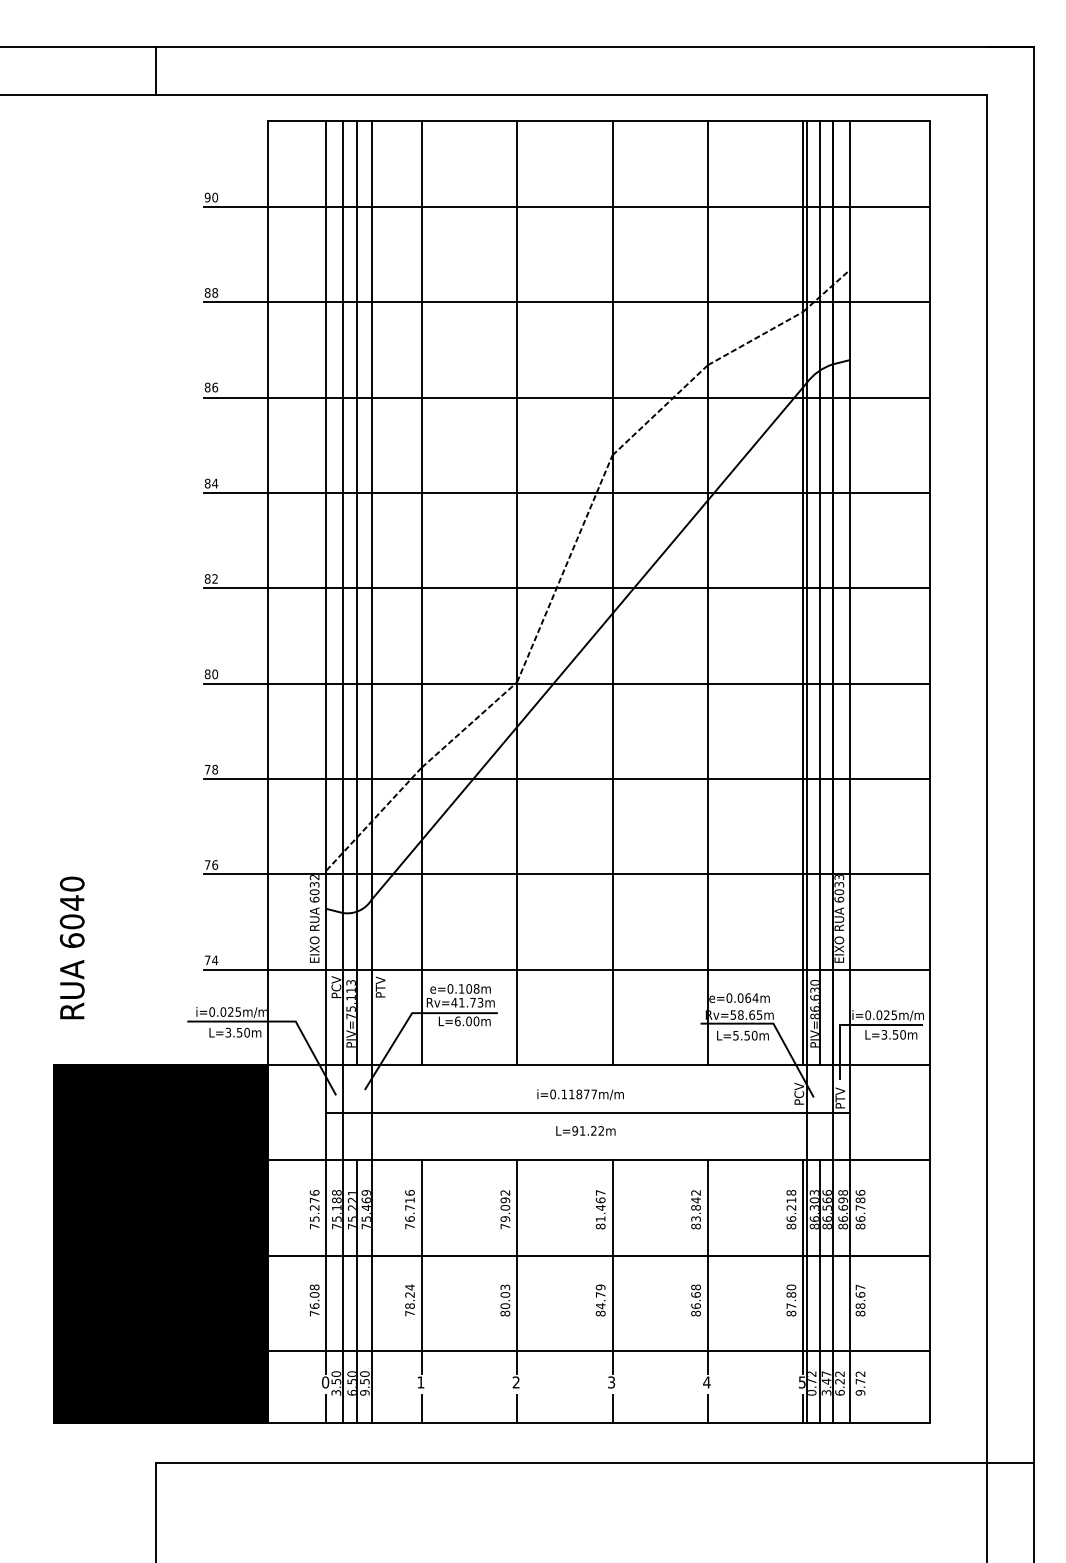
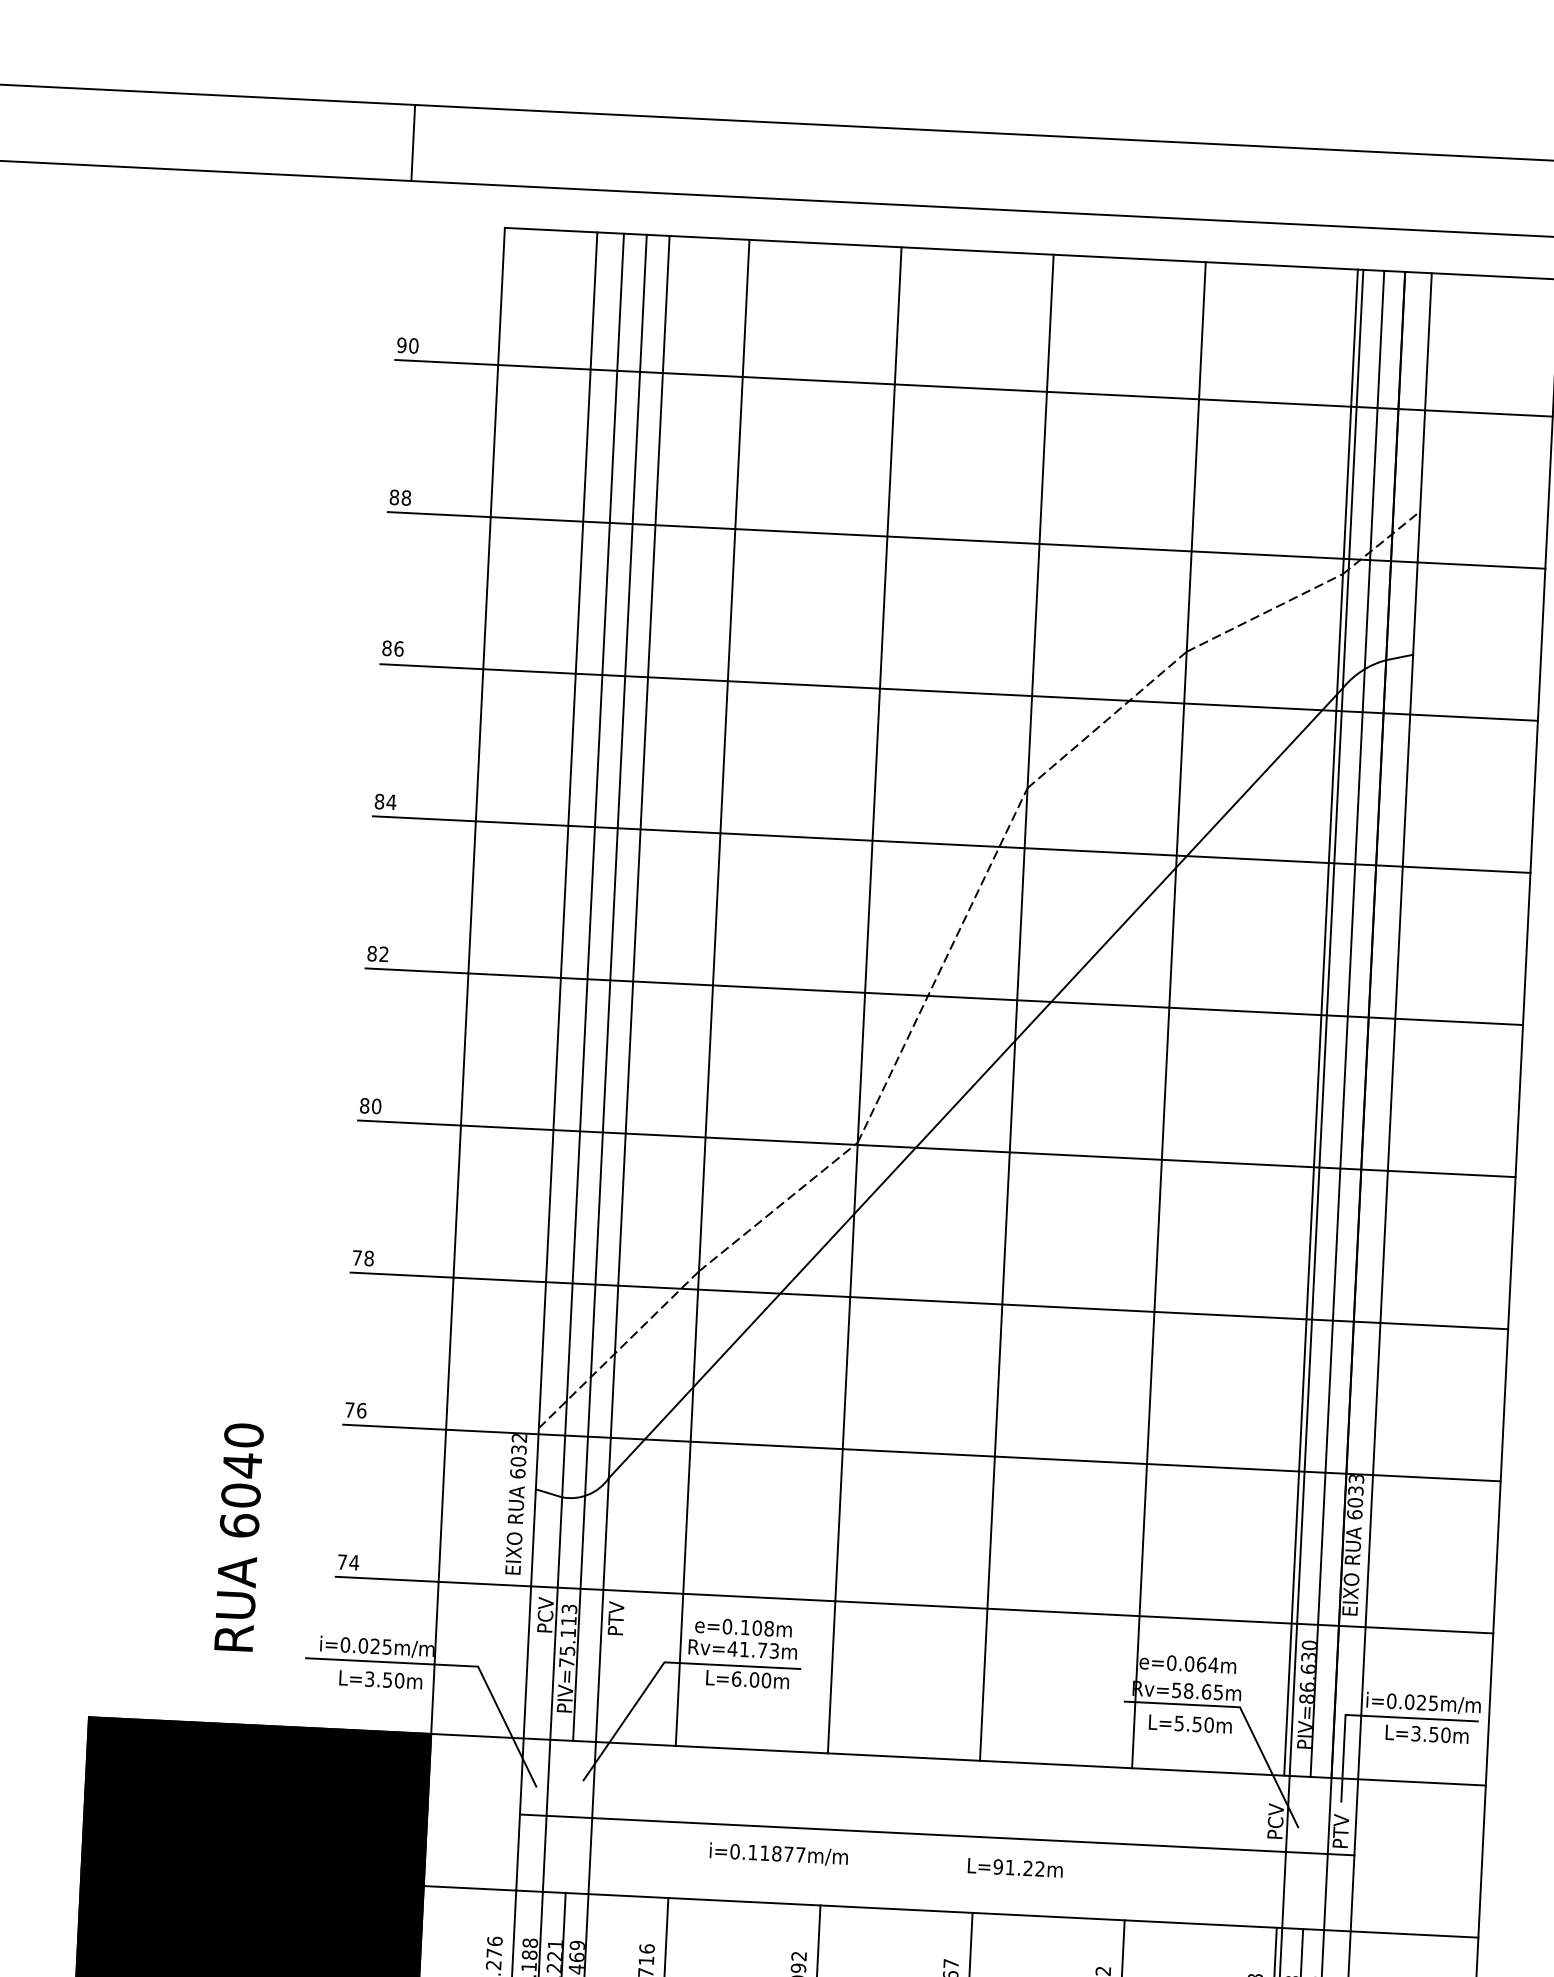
line: (155, 70) -> (413, 142), moved
text: (71, 947) -> (237, 1536), moved
text: (580, 1094) -> (778, 1853), moved
text: (585, 1130) -> (1014, 1867), moved

